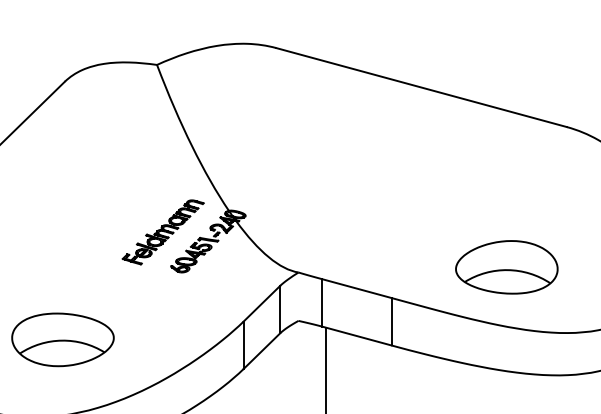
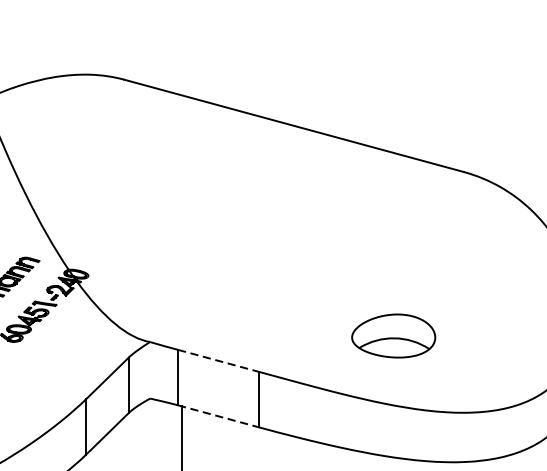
part: (506, 267) -> (393, 336), size x0.7
line: (356, 288) -> (217, 360), solid -> dashed
line: (356, 336) -> (217, 416), solid -> dashed

